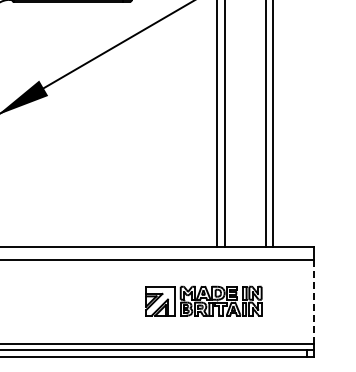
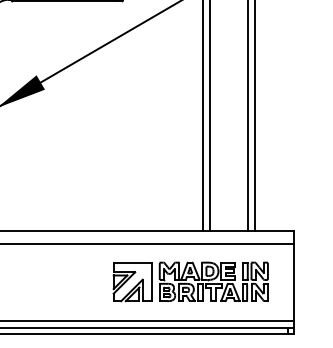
part: (203, 300) -> (190, 281), size x1.43
line: (314, 302) -> (294, 283), dashed -> solid

